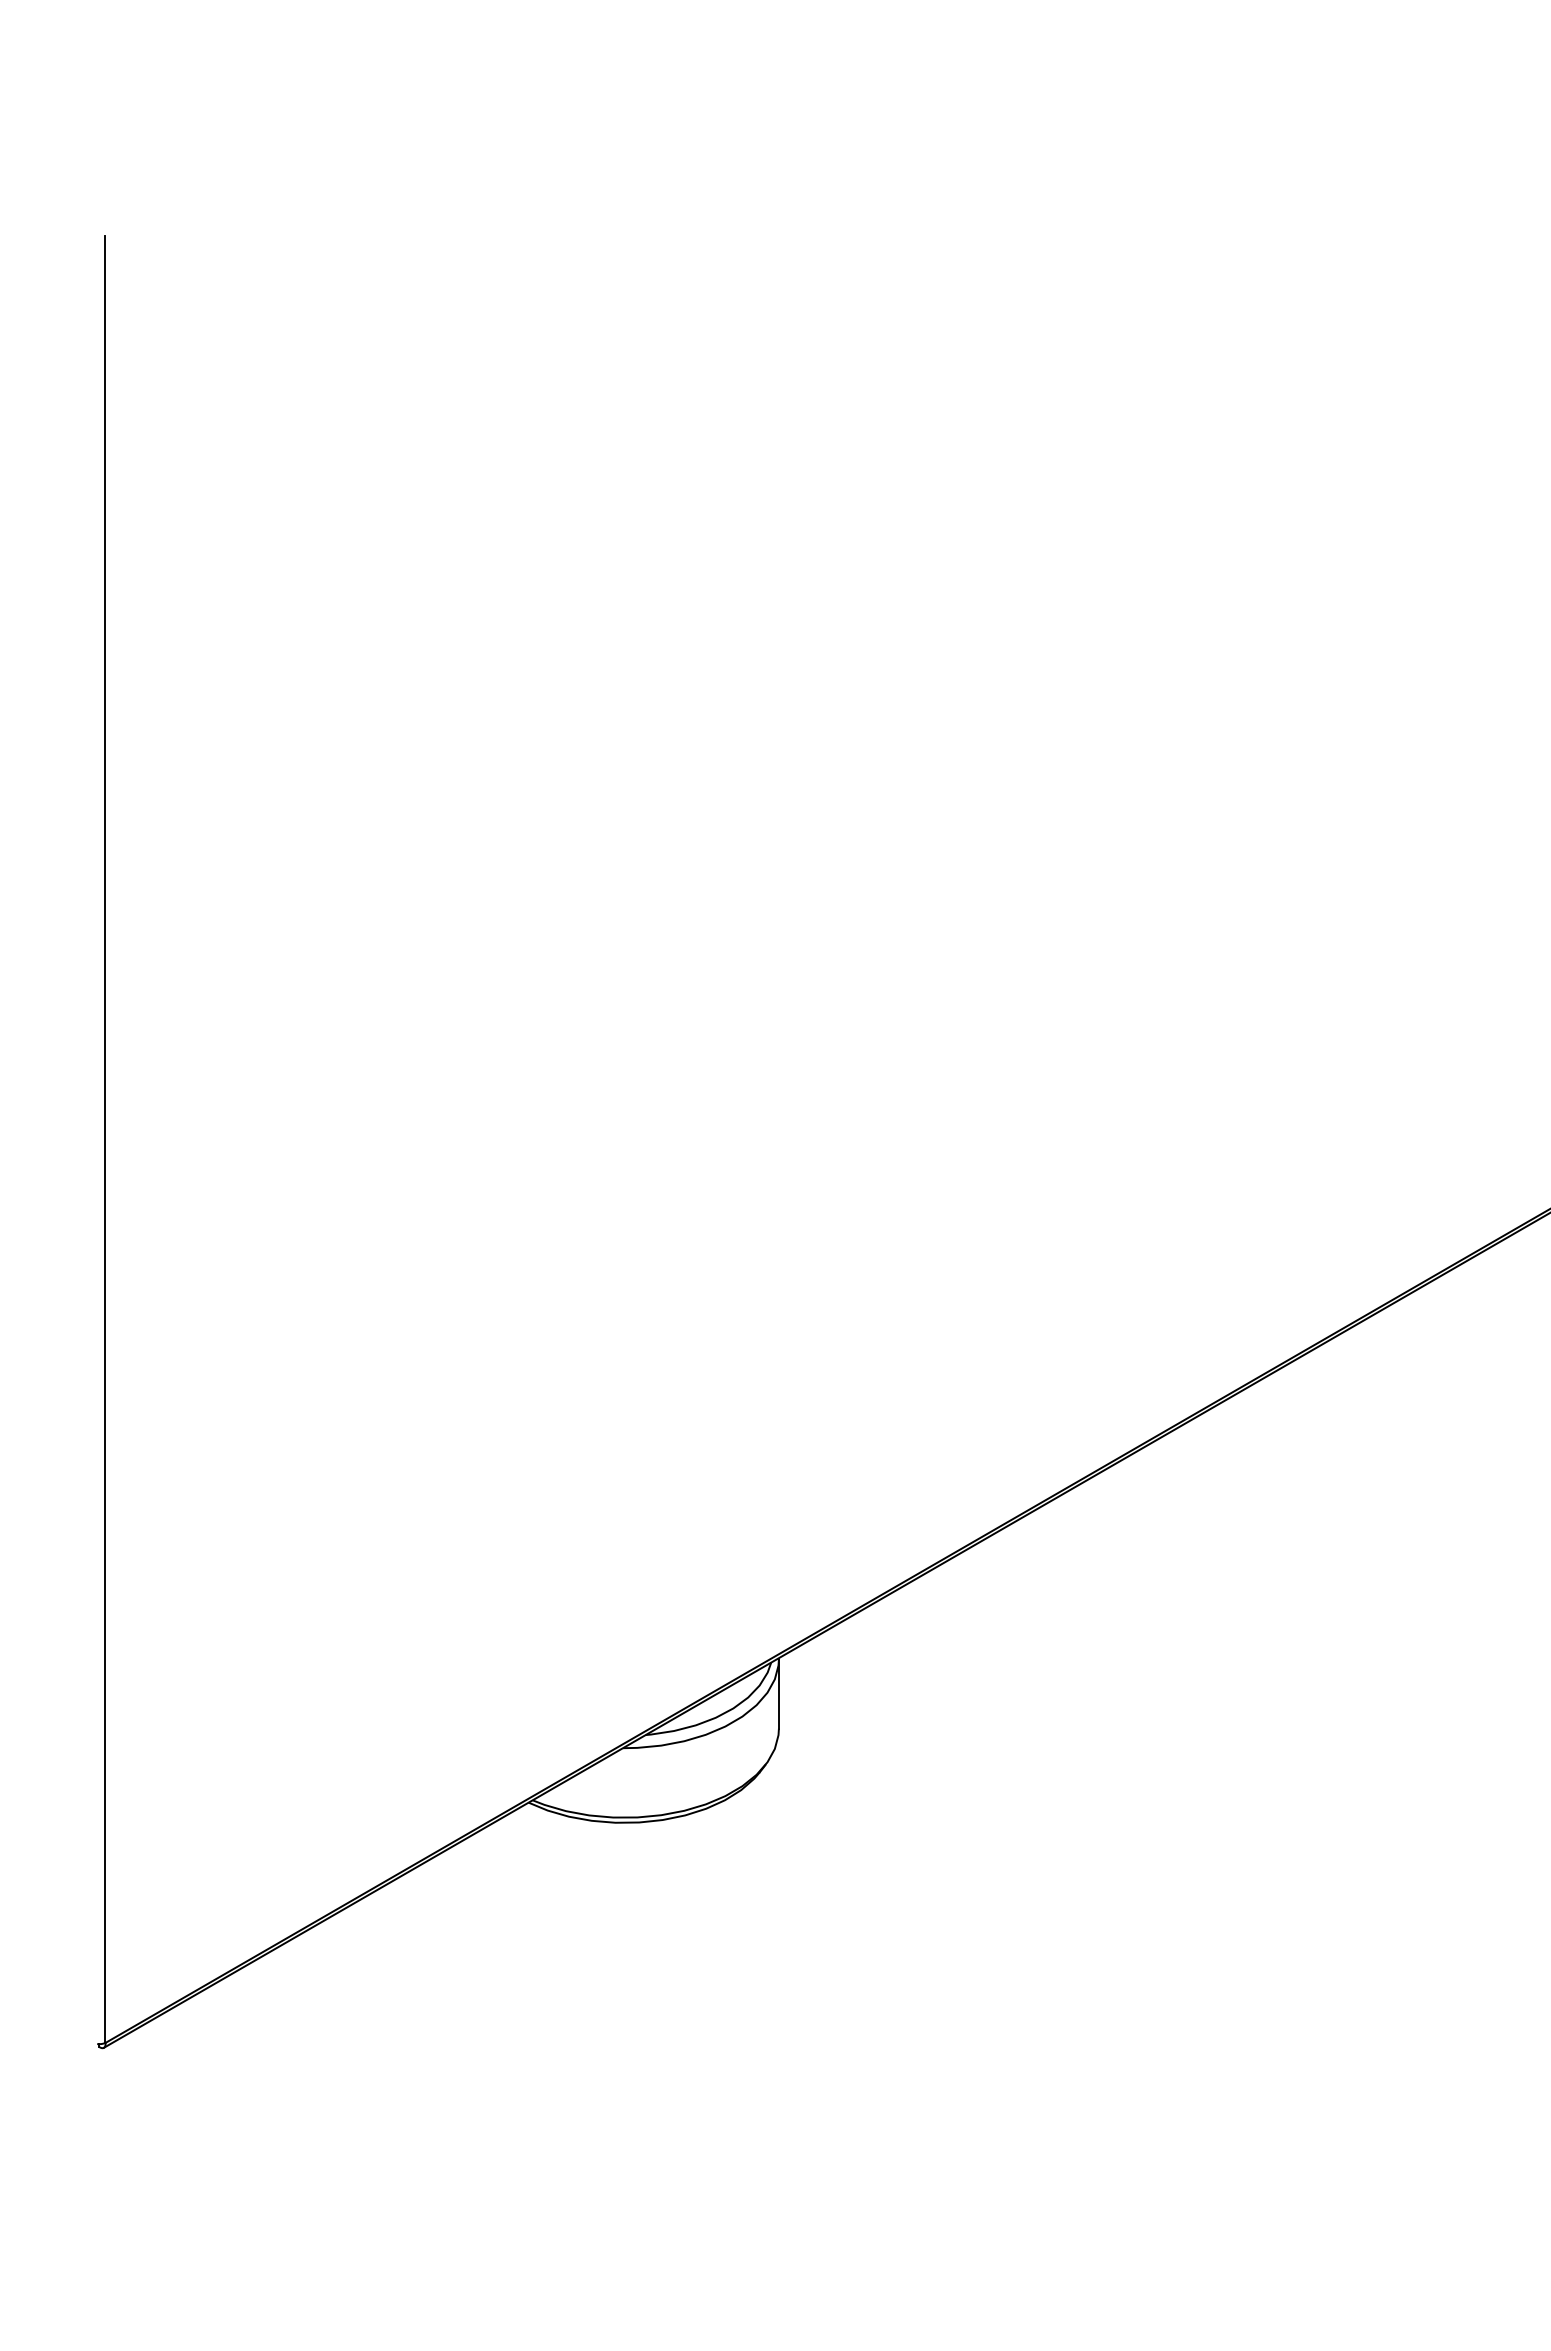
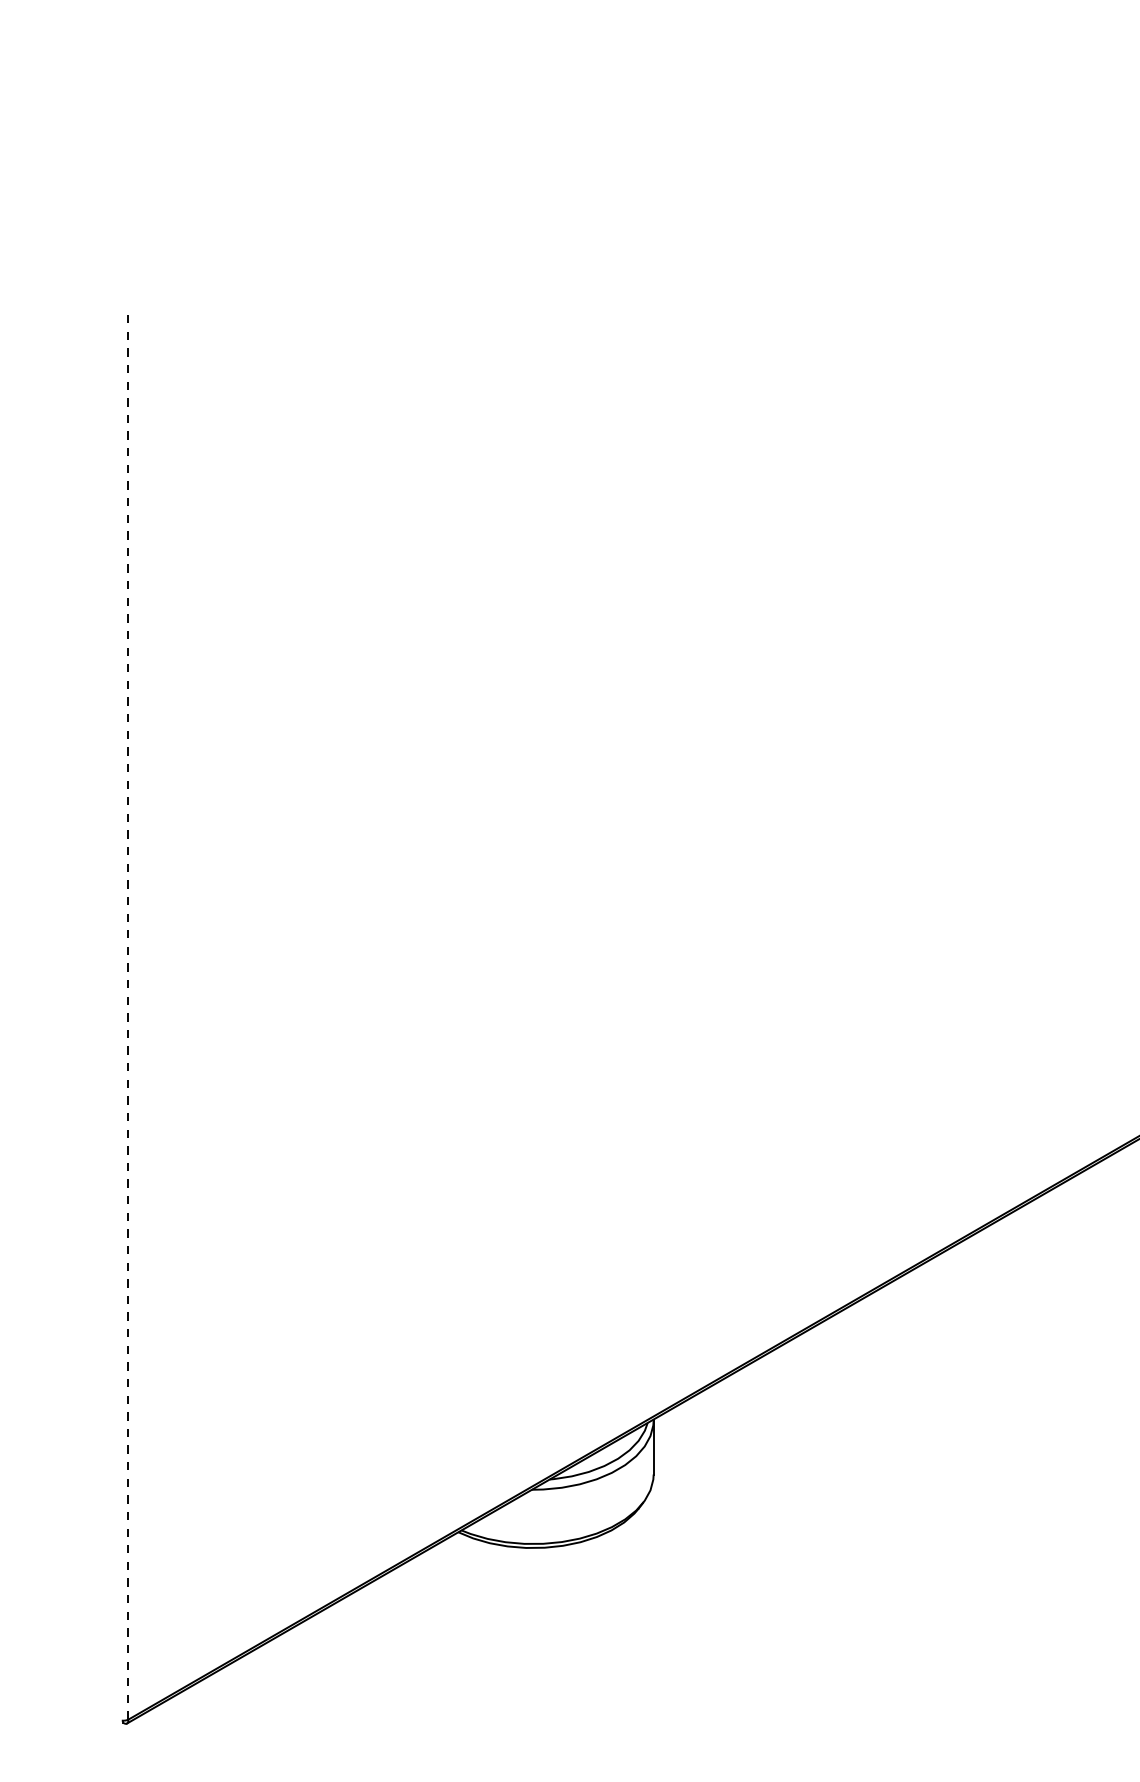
line: (105, 1139) -> (128, 1014), solid -> dashed

